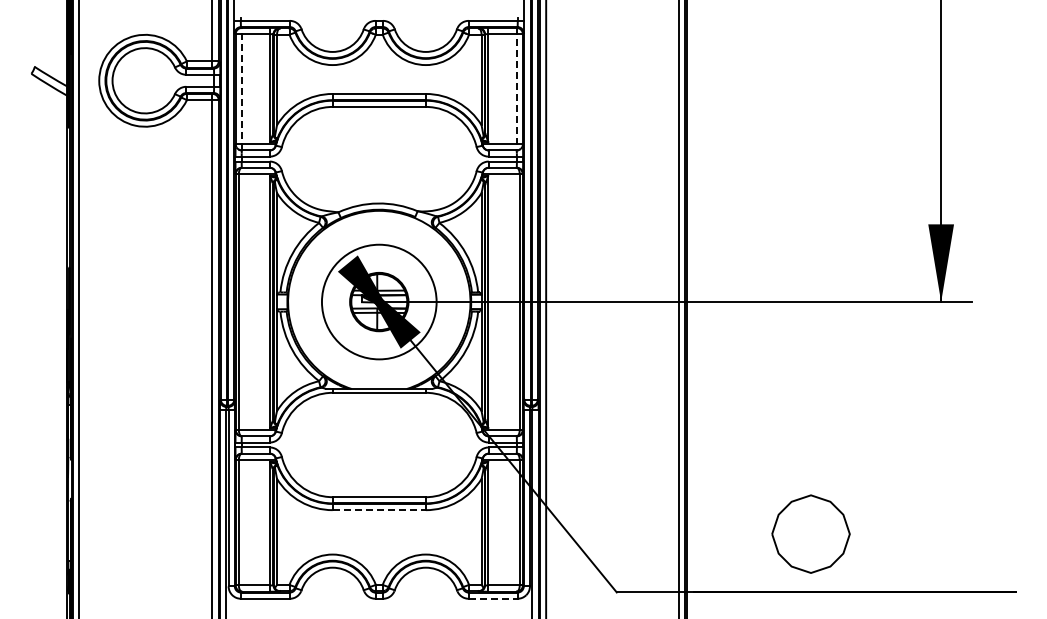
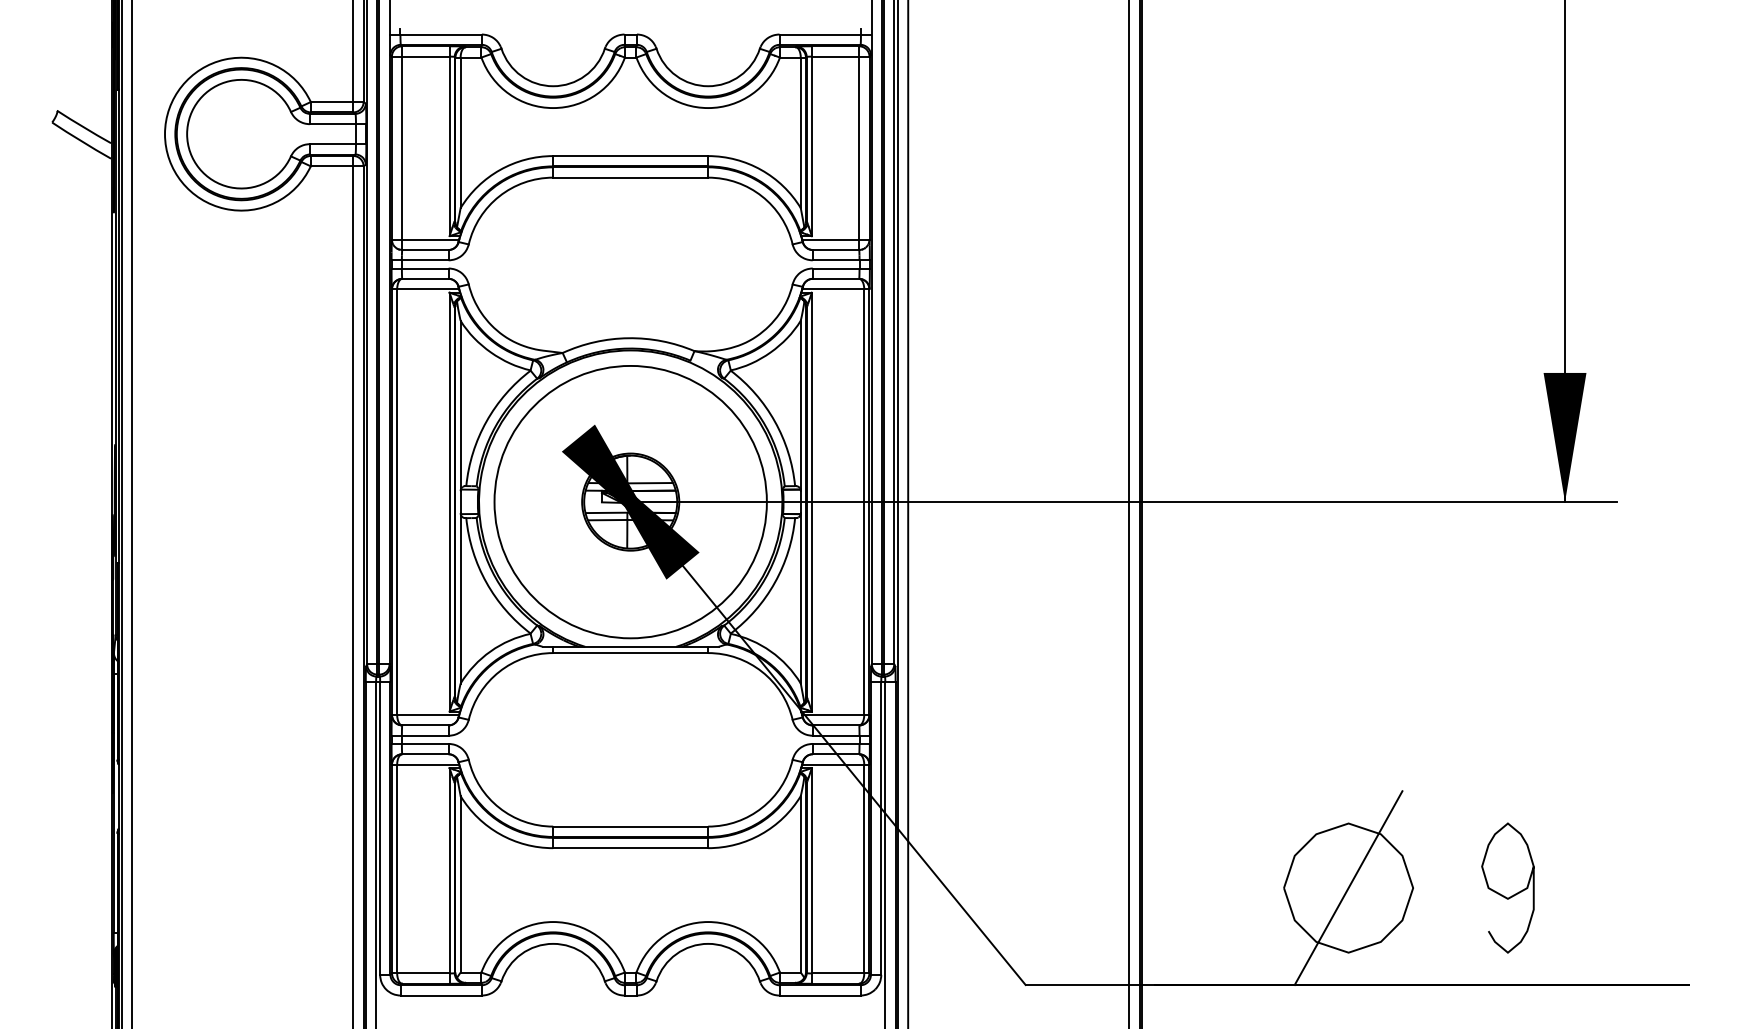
line: (241, 88) -> (401, 146), dashed -> solid
line: (516, 89) -> (858, 148), dashed -> solid
circle: (379, 301) -> (631, 501), size x1.43
line: (379, 510) -> (631, 848), dashed -> solid
line: (810, 533) -> (1347, 886), added
curve: (903, 537) -> (1502, 893), added
line: (493, 598) -> (820, 995), dashed -> solid

